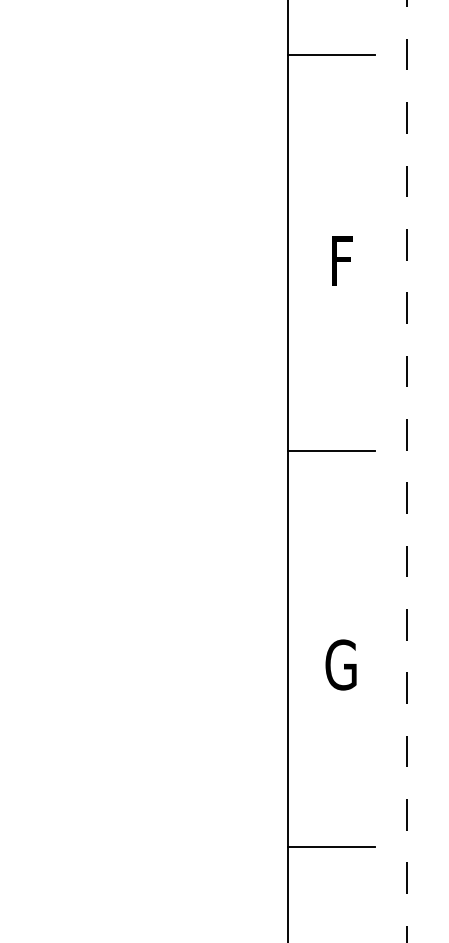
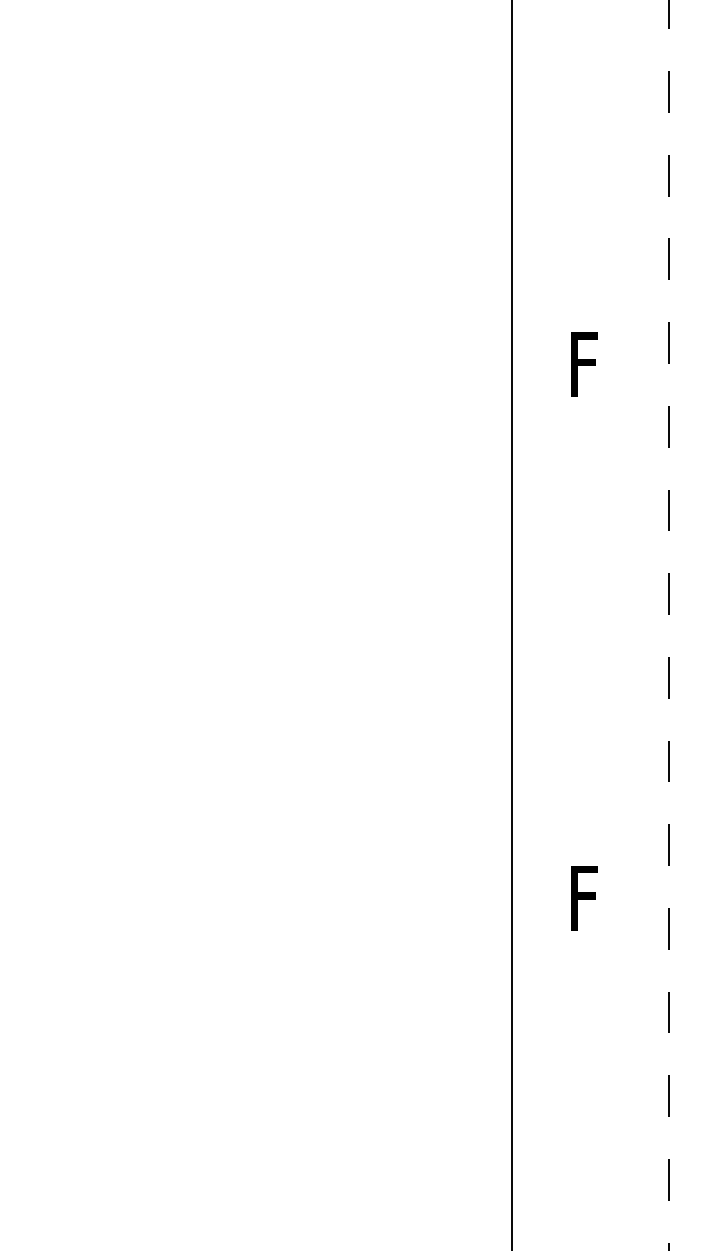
line: (331, 55) -> (569, 92), removed
line: (331, 450) -> (569, 615), removed
text: (341, 665) -> (582, 898), G -> F
line: (331, 846) -> (569, 1138), removed

